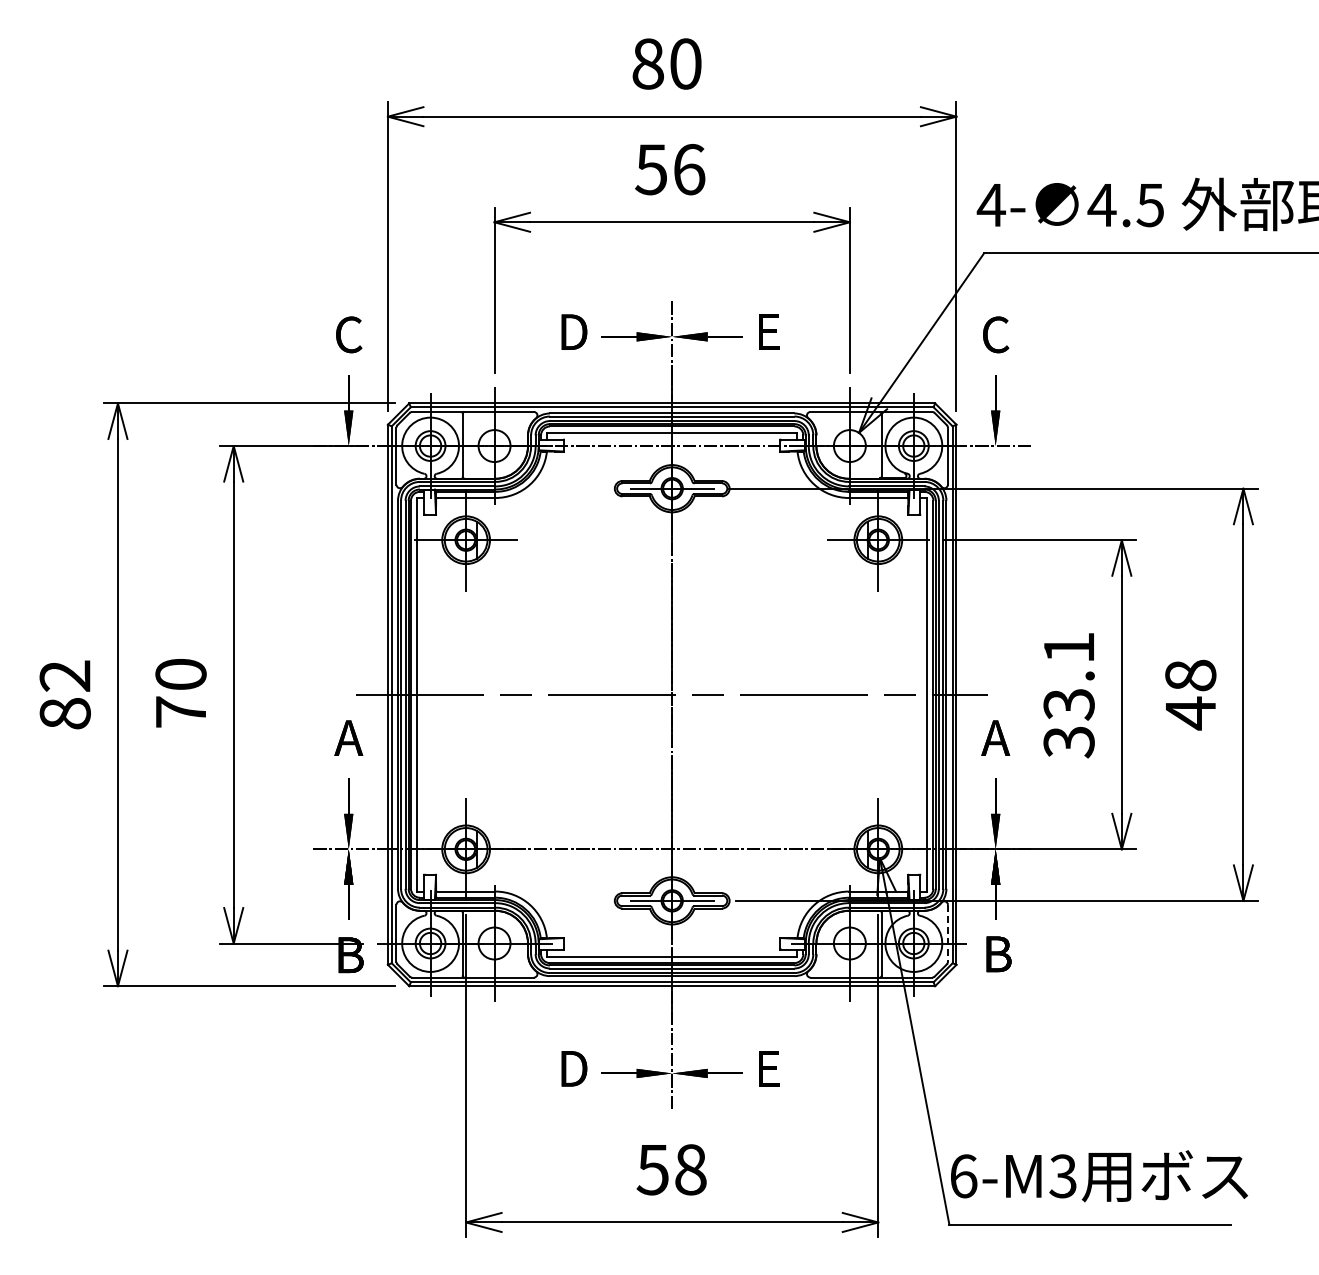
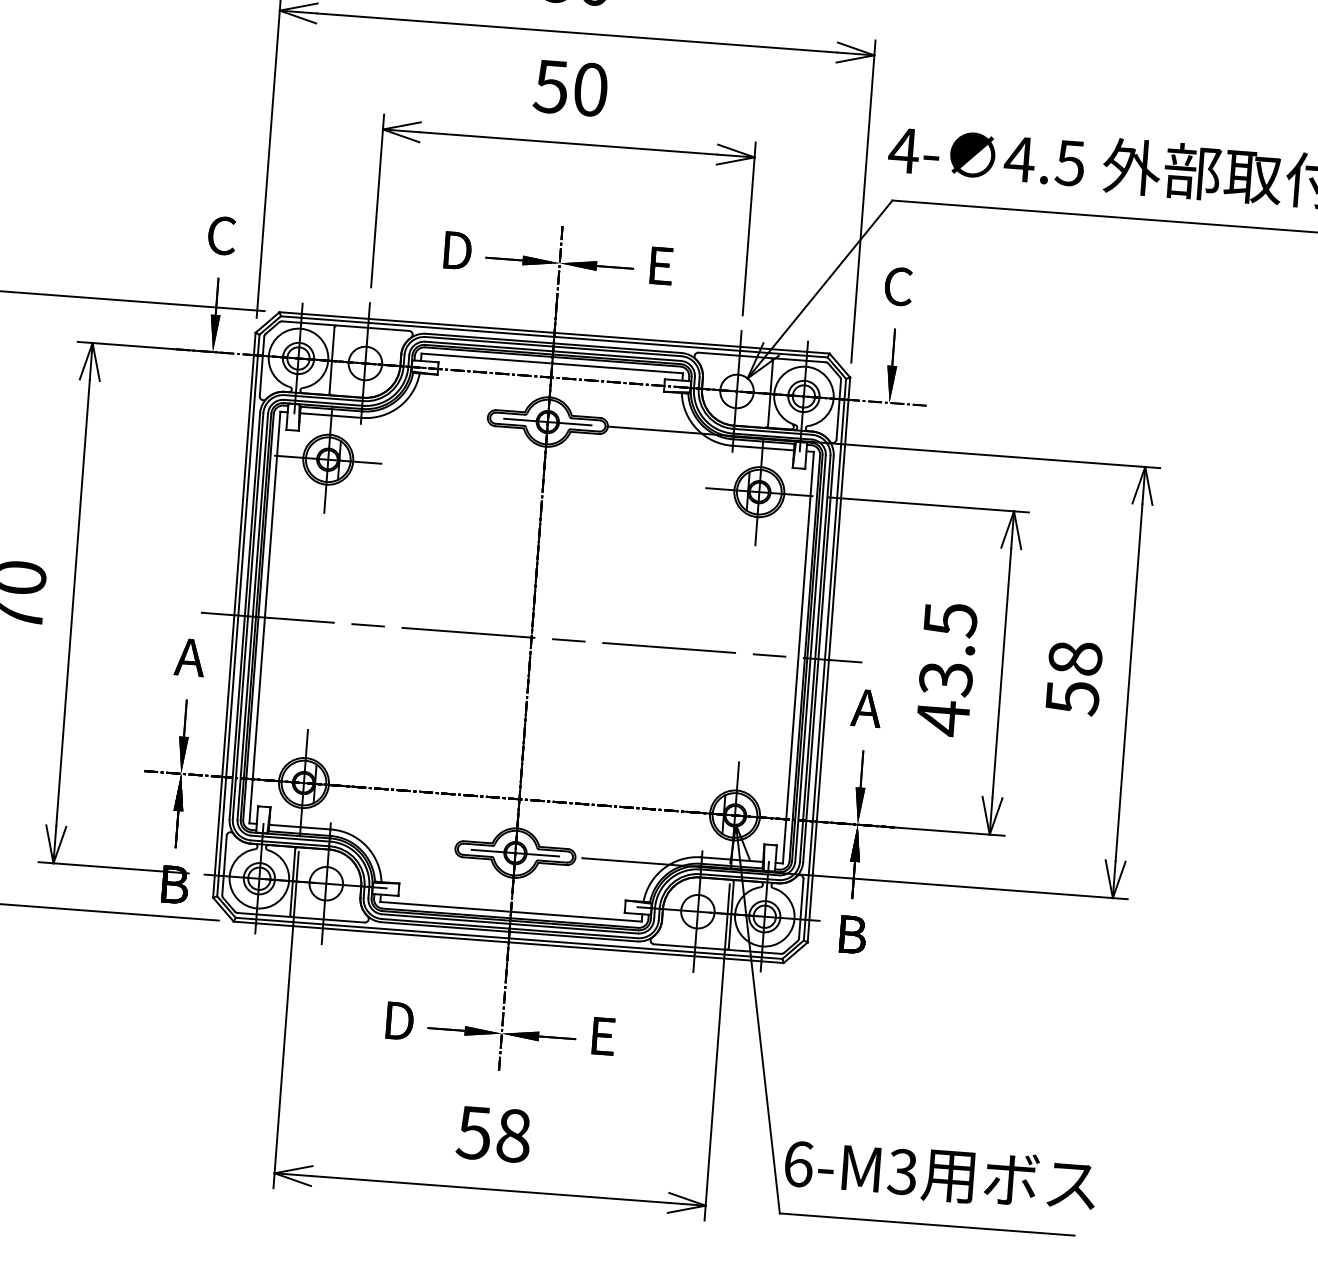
text: (689, 169) -> (591, 89), 56 -> 50
text: (1068, 695) -> (946, 669), 33.1 -> 43.5
text: (1191, 713) -> (1073, 698), 48 -> 58
line: (947, 933) -> (800, 908), dashed -> solid

